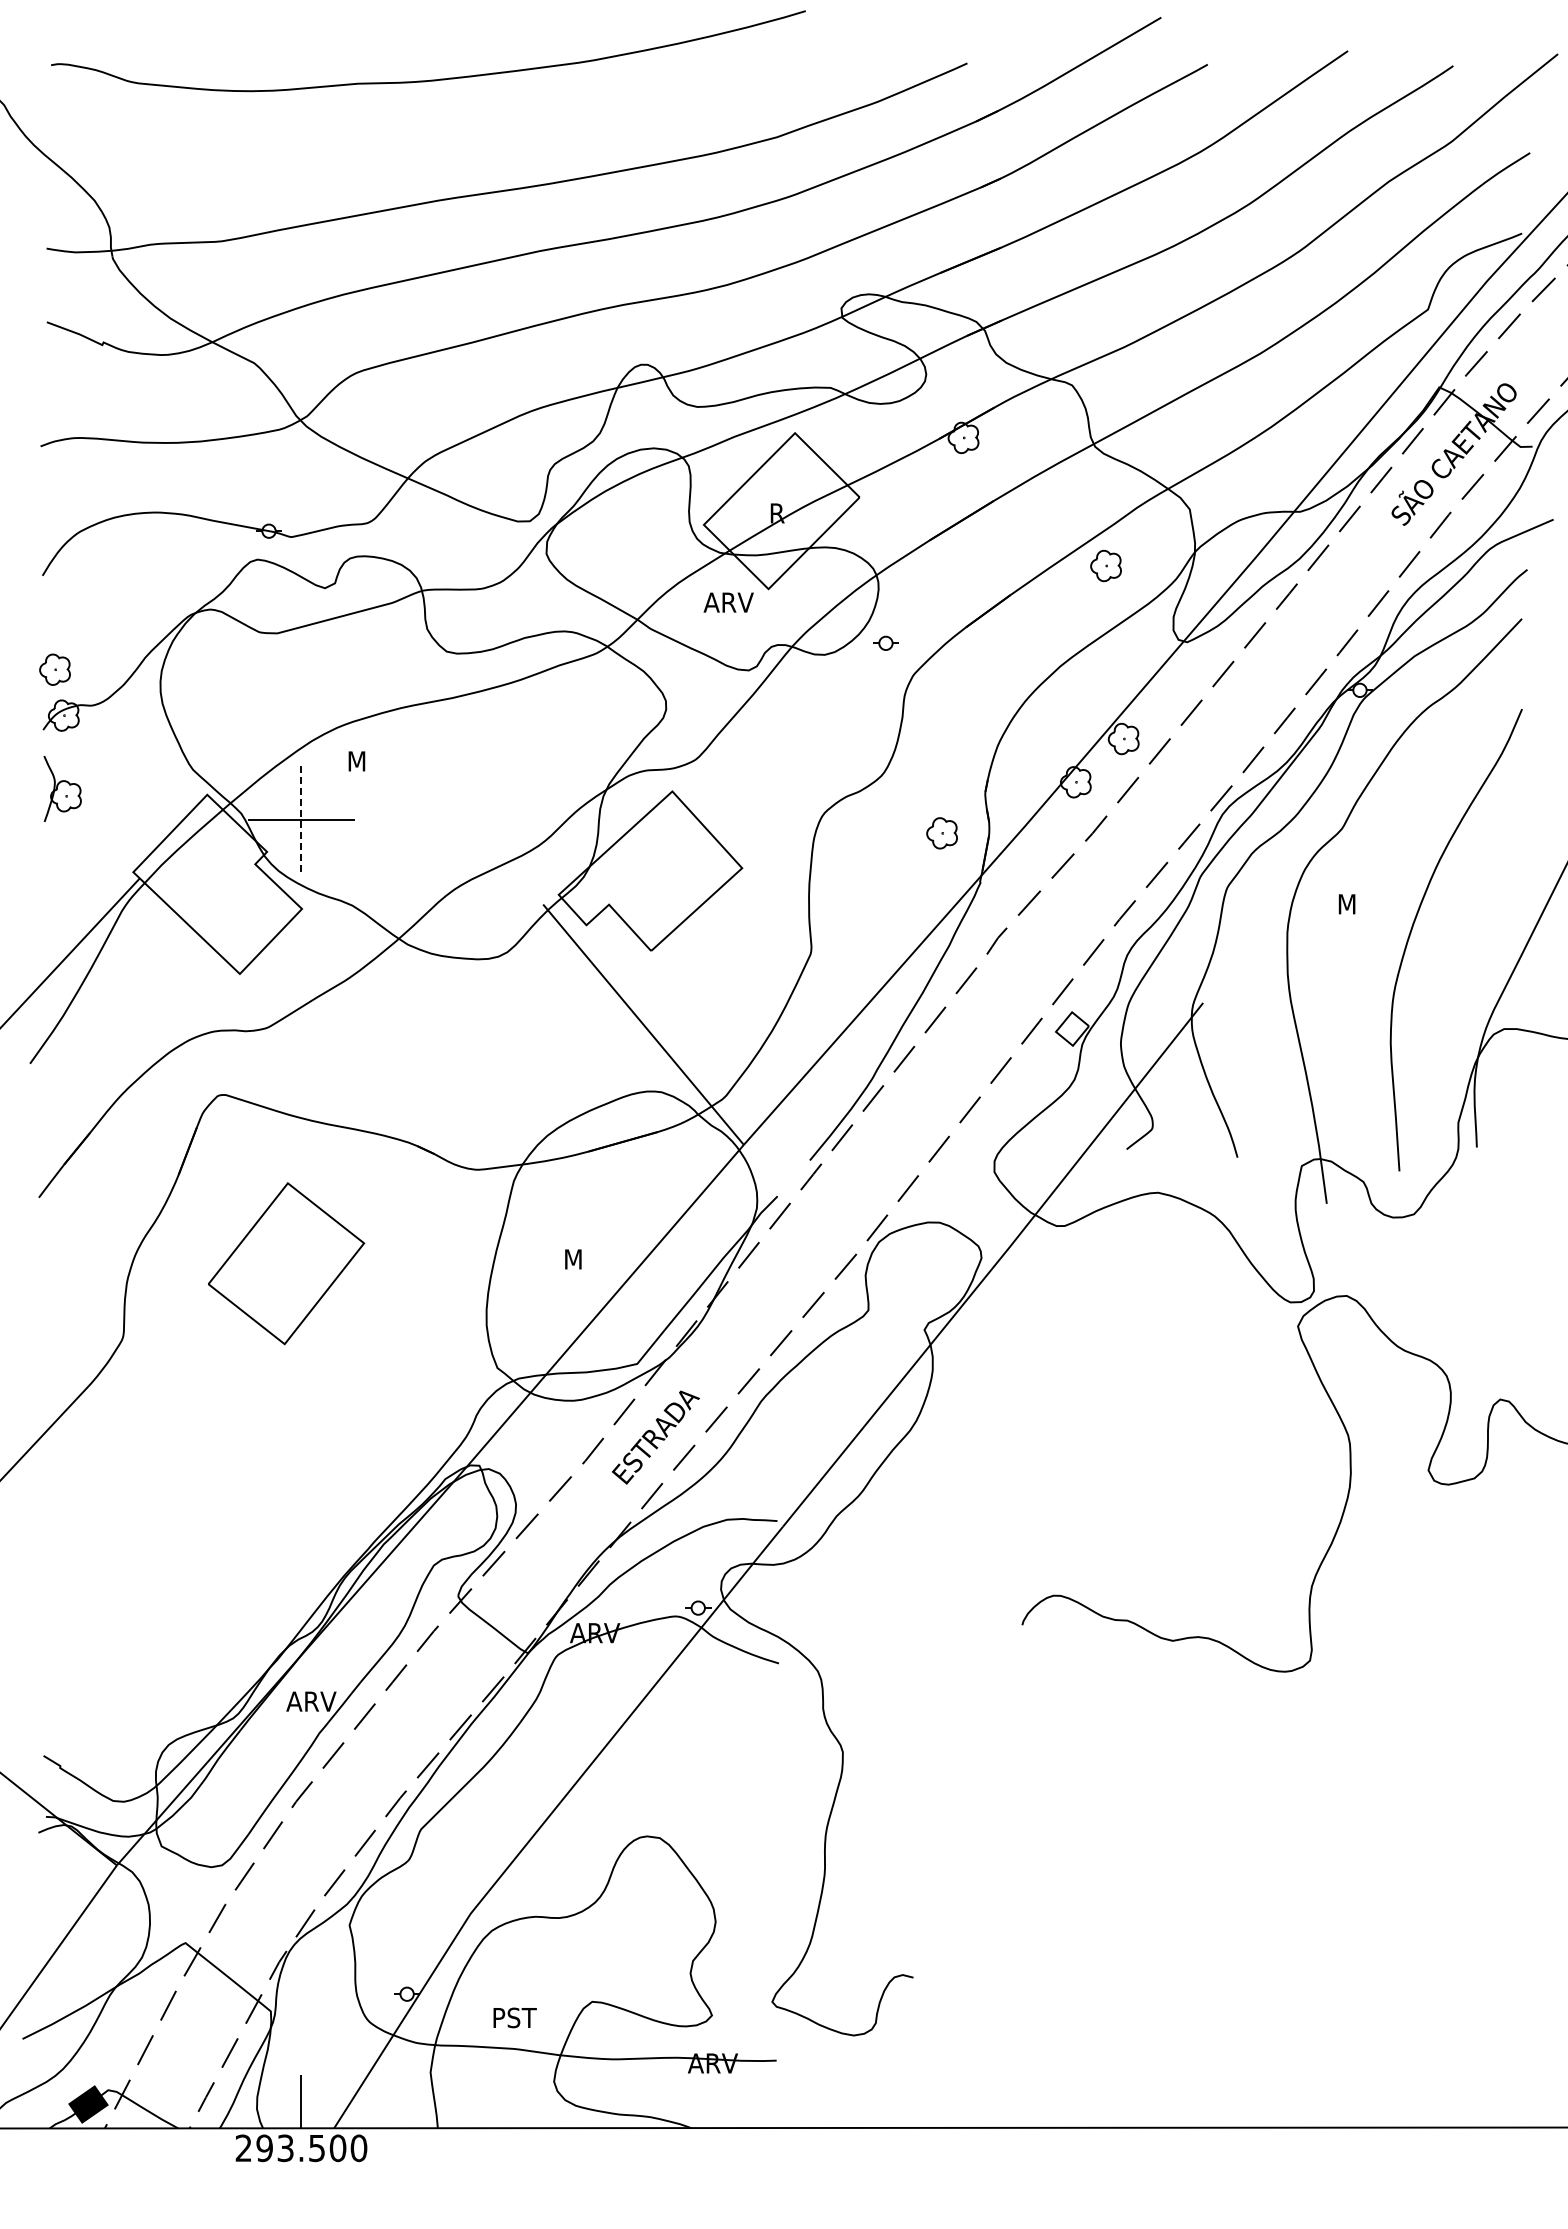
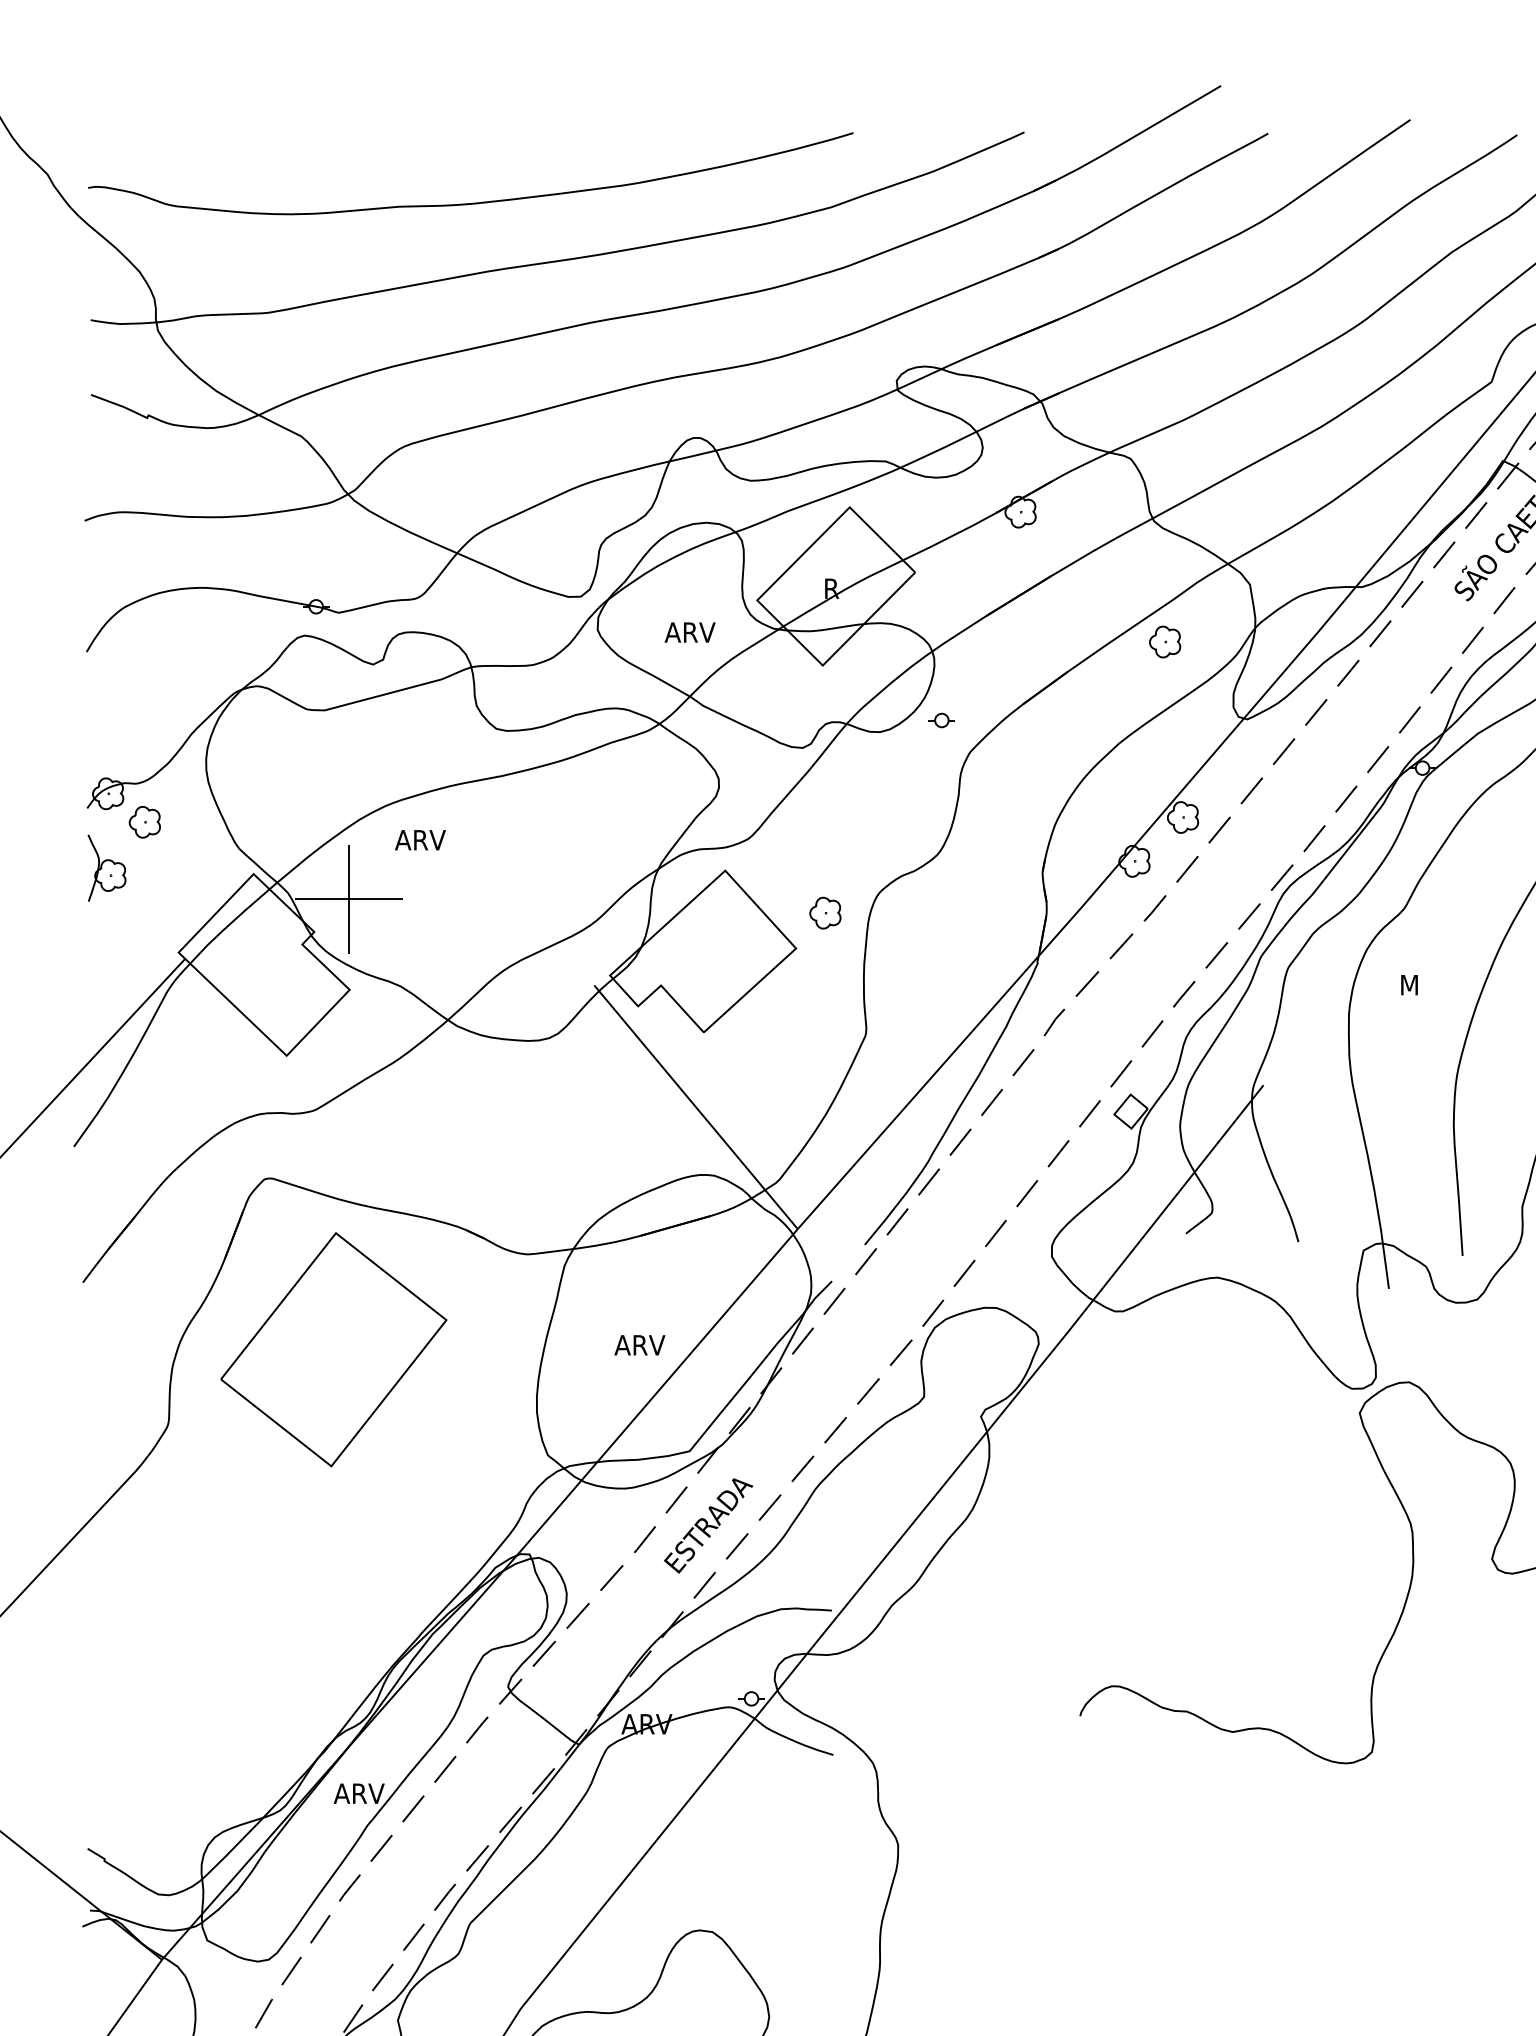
curve: (430, 79) -> (472, 202), moved
text: (728, 602) -> (689, 632), moved
part: (54, 669) -> (144, 822), moved
text: (371, 761) -> (420, 840), M -> ARV
line: (301, 820) -> (349, 900), dashed -> solid
part: (941, 833) -> (824, 913), moved
text: (588, 1259) -> (640, 1345), M -> ARV
part: (286, 1263) -> (333, 1349), size x1.43

